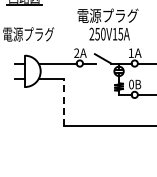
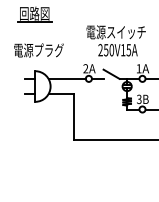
text: (107, 16) -> (115, 32), 電源プラグ -> 電源スイッチ
text: (131, 83) -> (139, 98), 0B -> 3B
line: (64, 103) -> (73, 117), dashed -> solid

